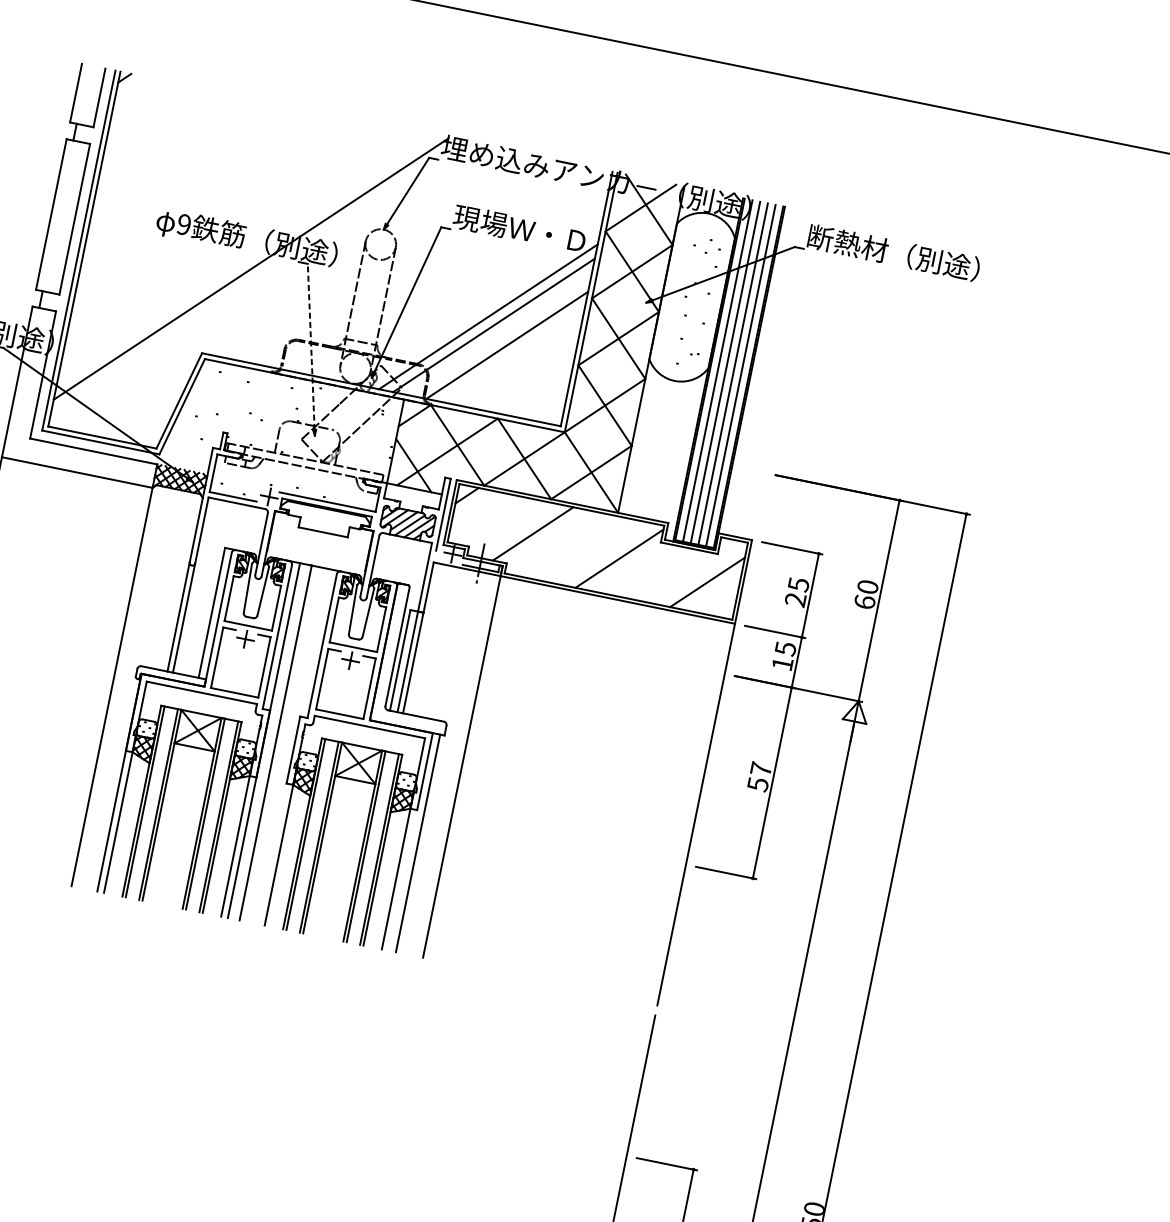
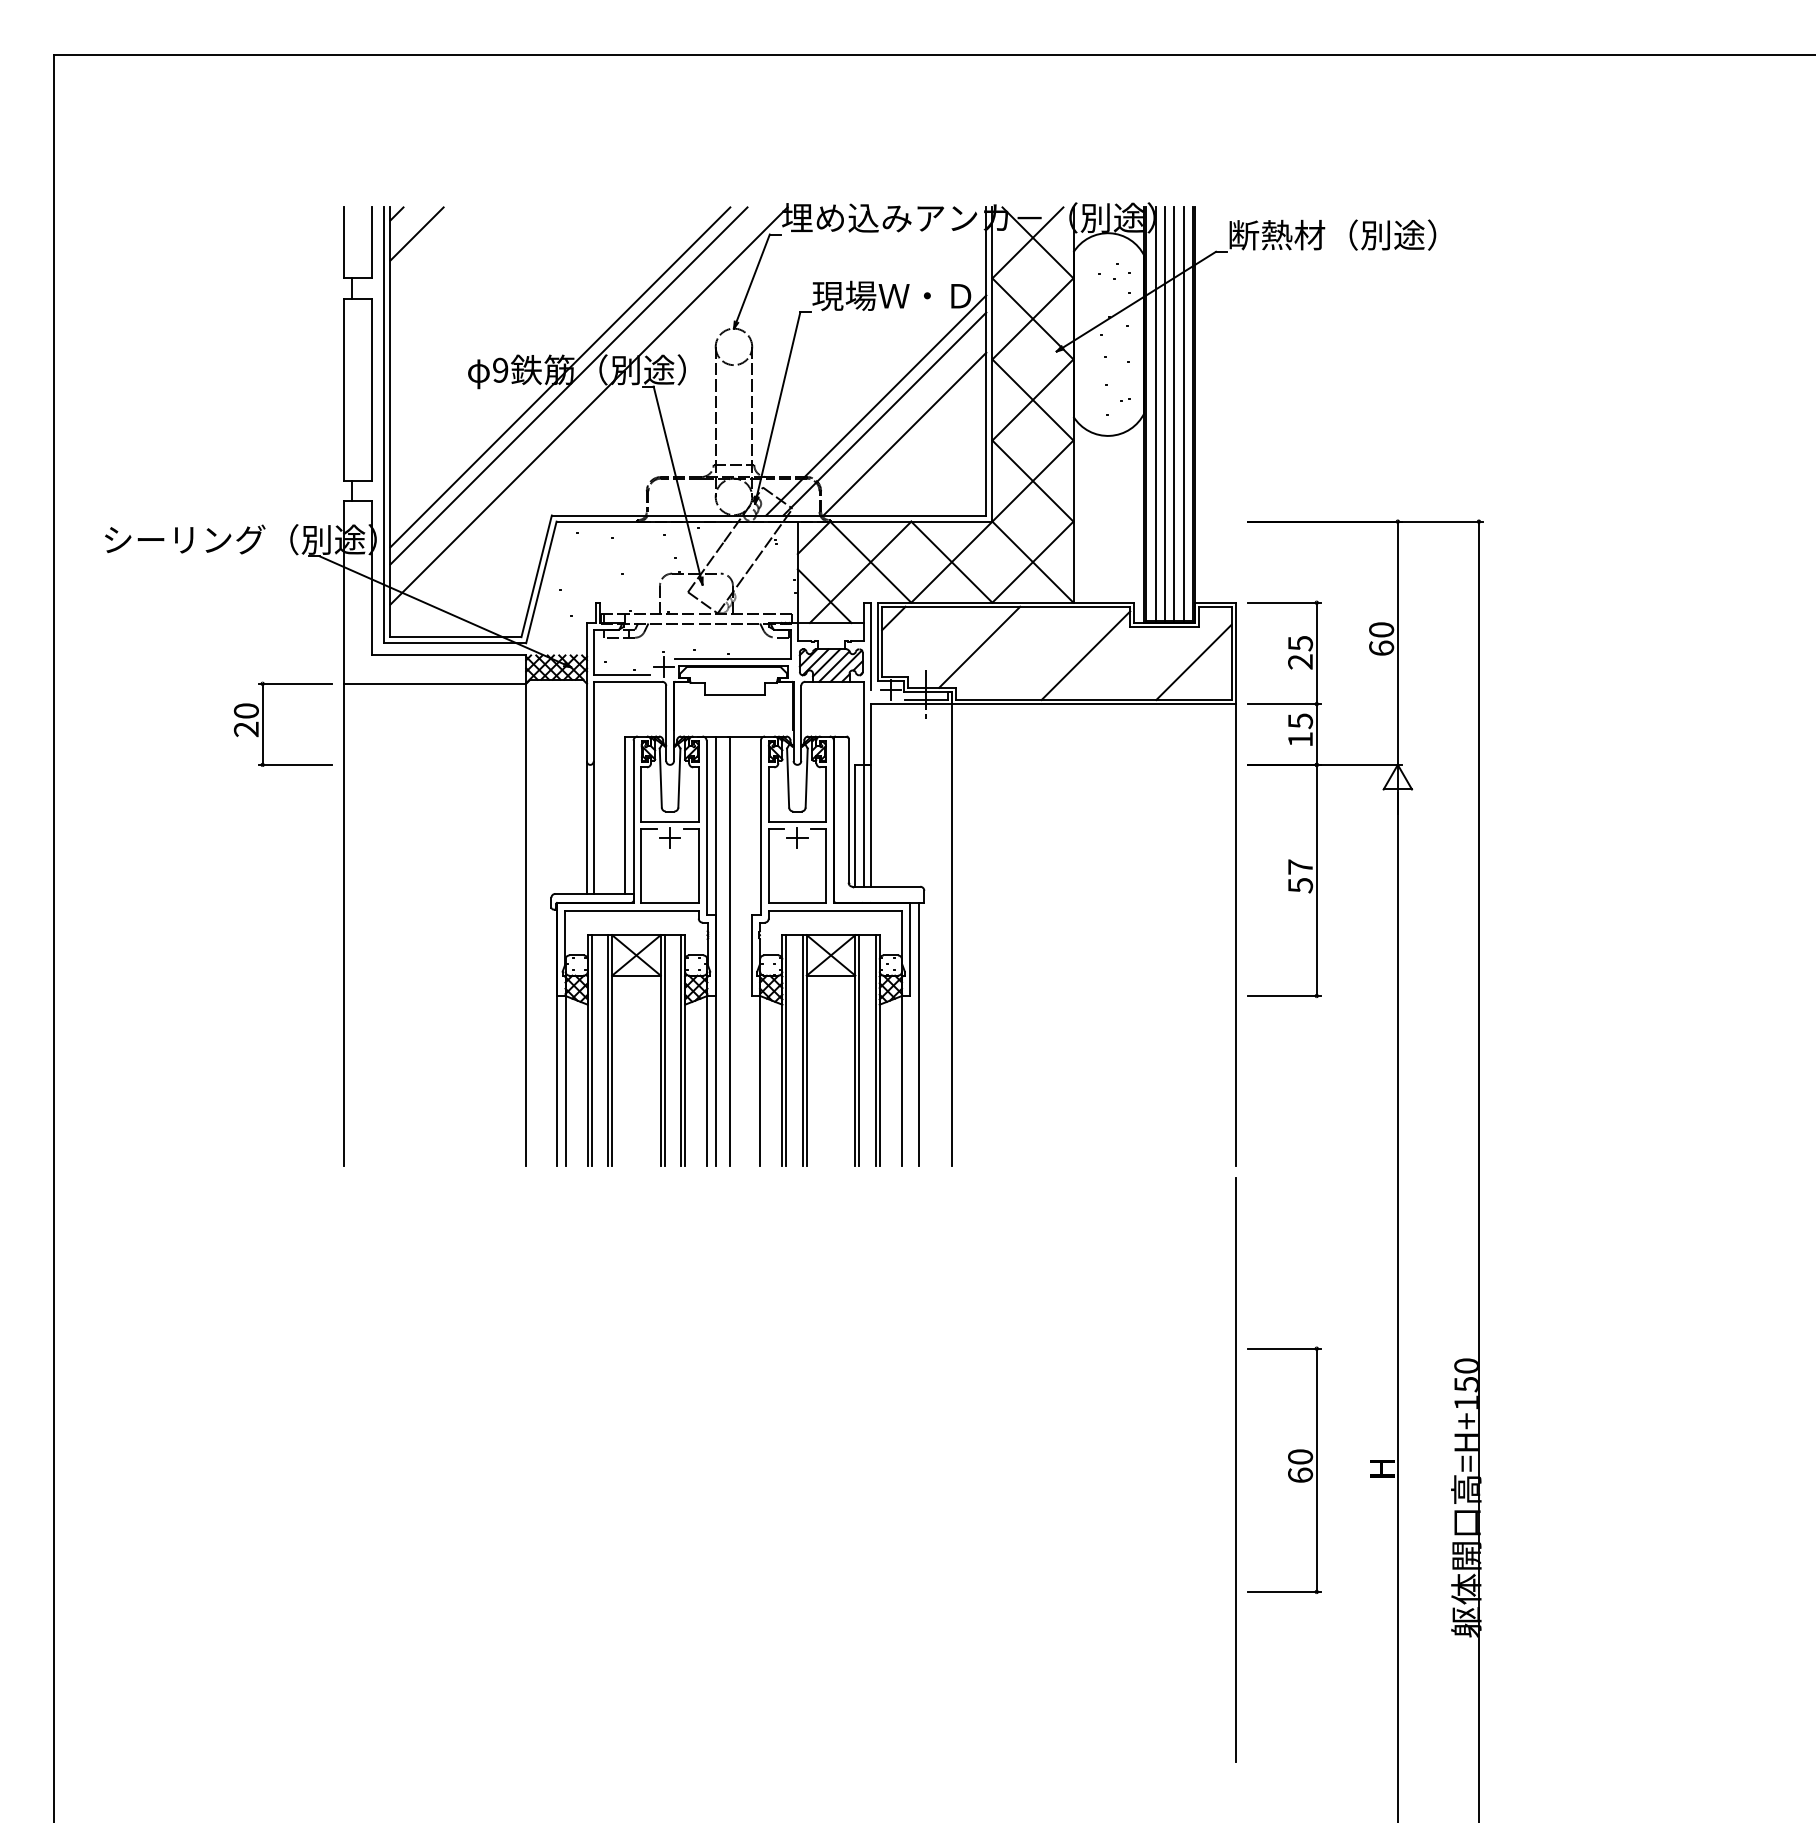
line: (137, 97) -> (416, 233), added
line: (232, 240) -> (560, 377), added
line: (237, 248) -> (568, 385), added
line: (311, 347) -> (677, 482), dashed -> solid

